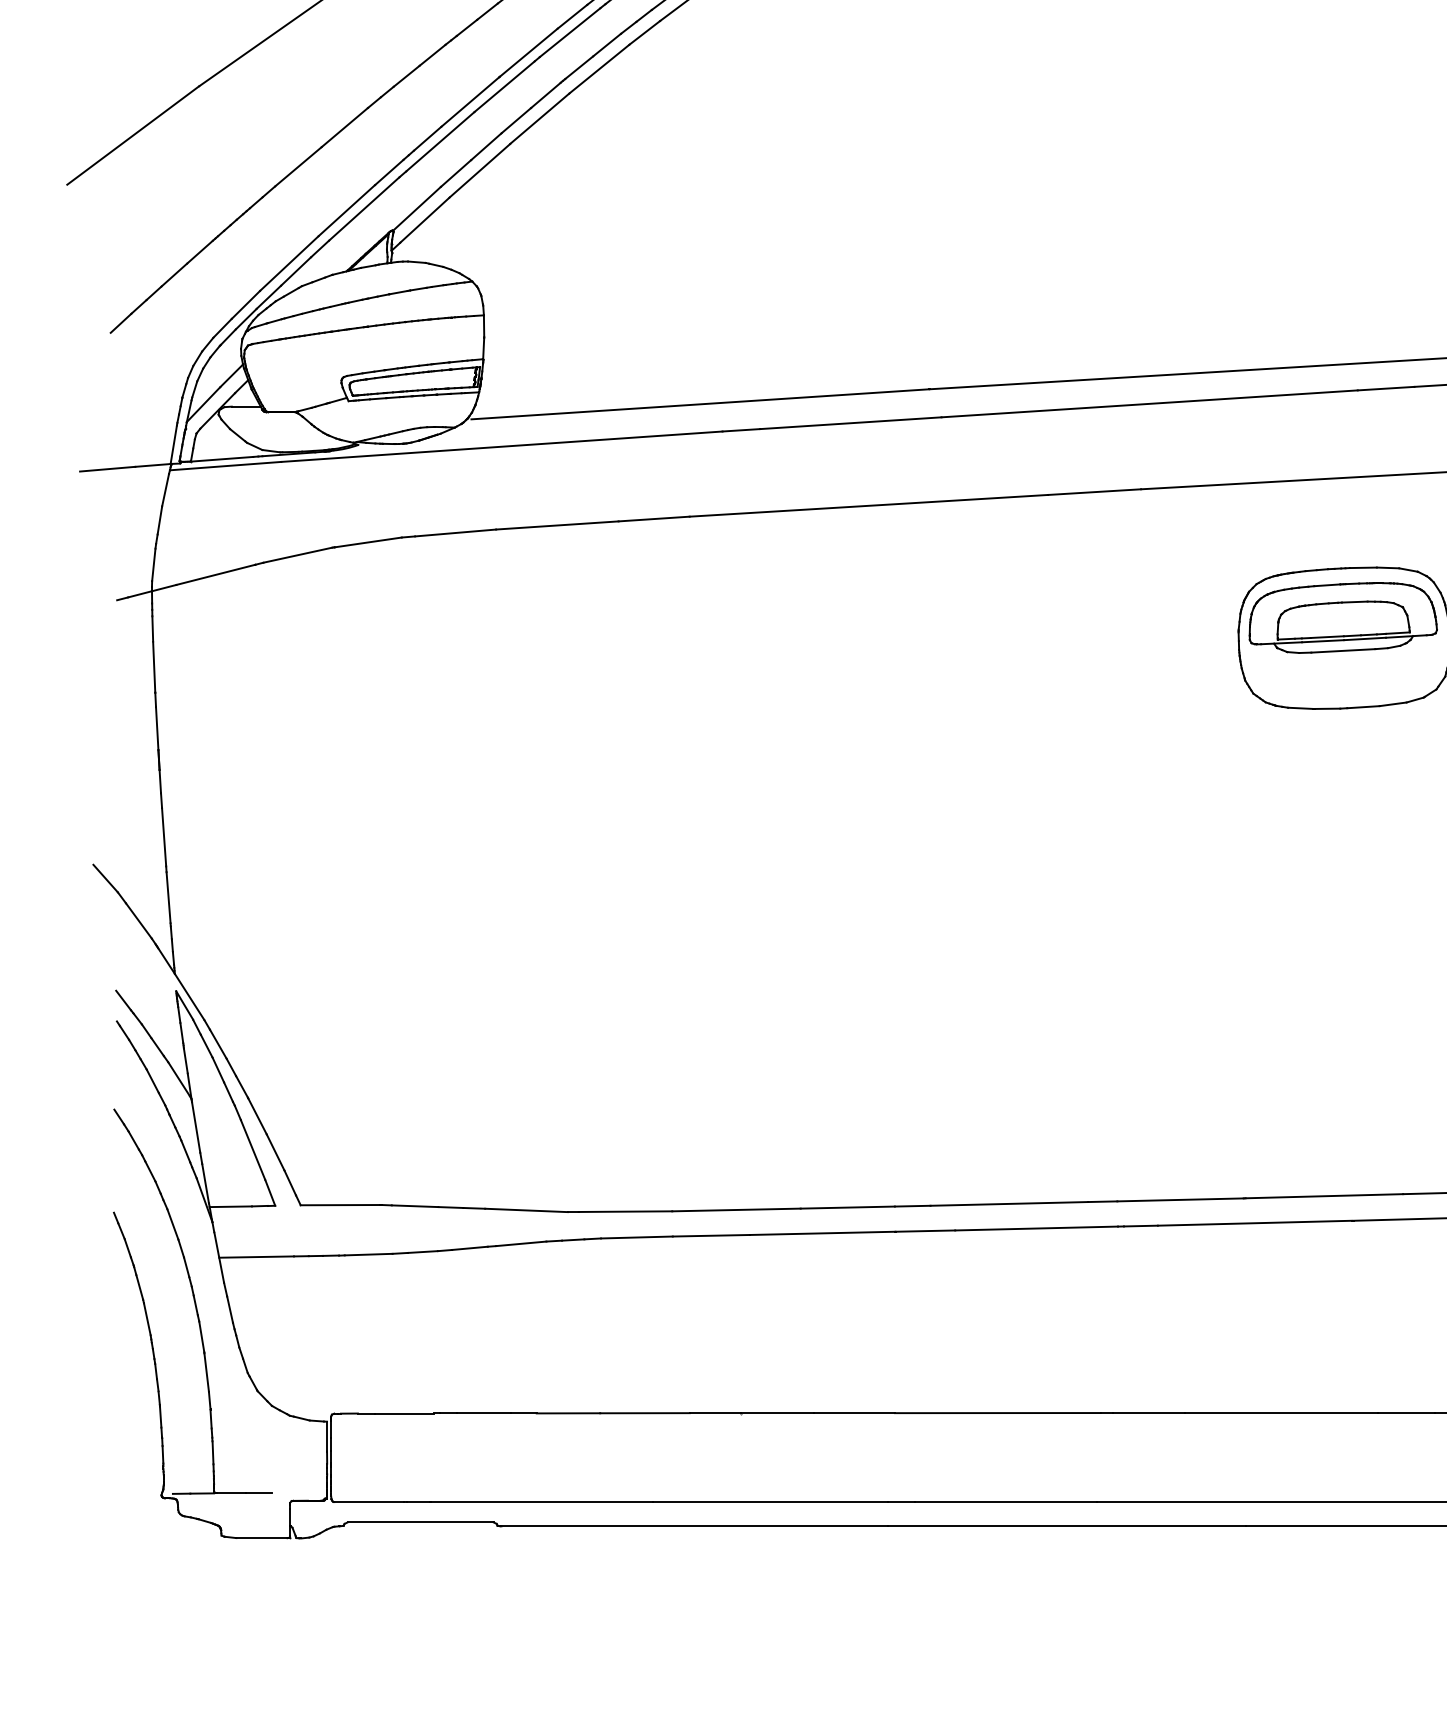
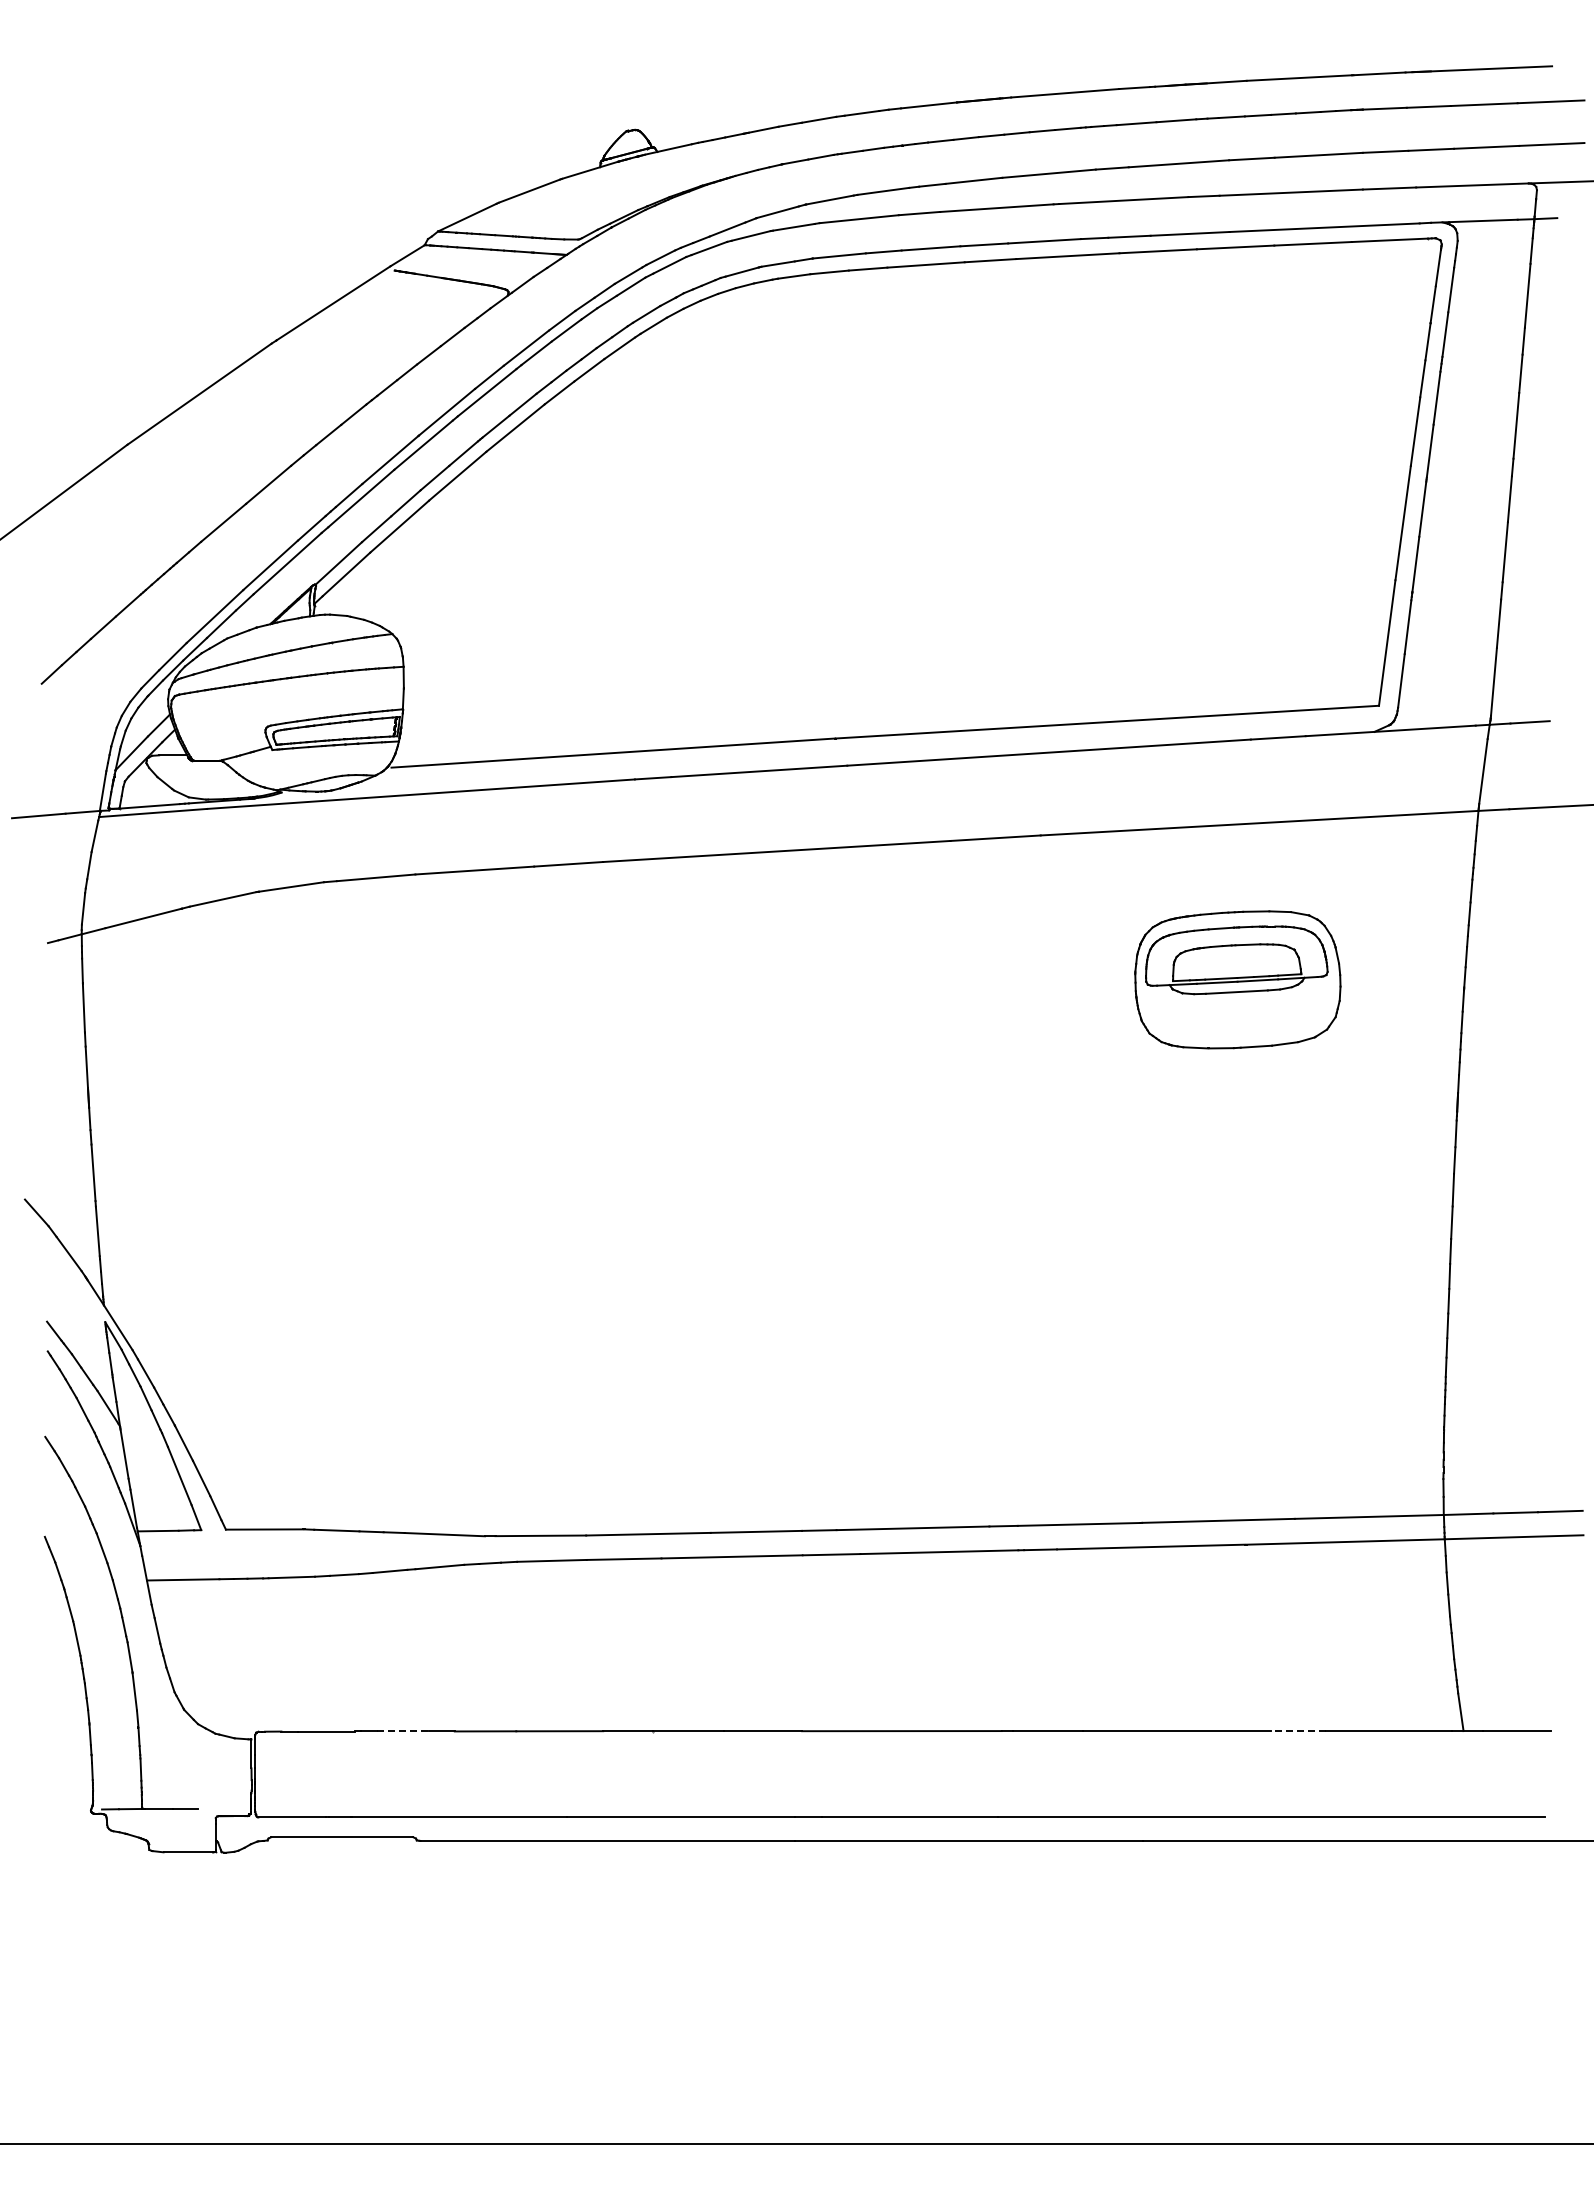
line: (483, 1413) -> (403, 1731), solid -> dashed
line: (1406, 1413) -> (1298, 1731), solid -> dashed

